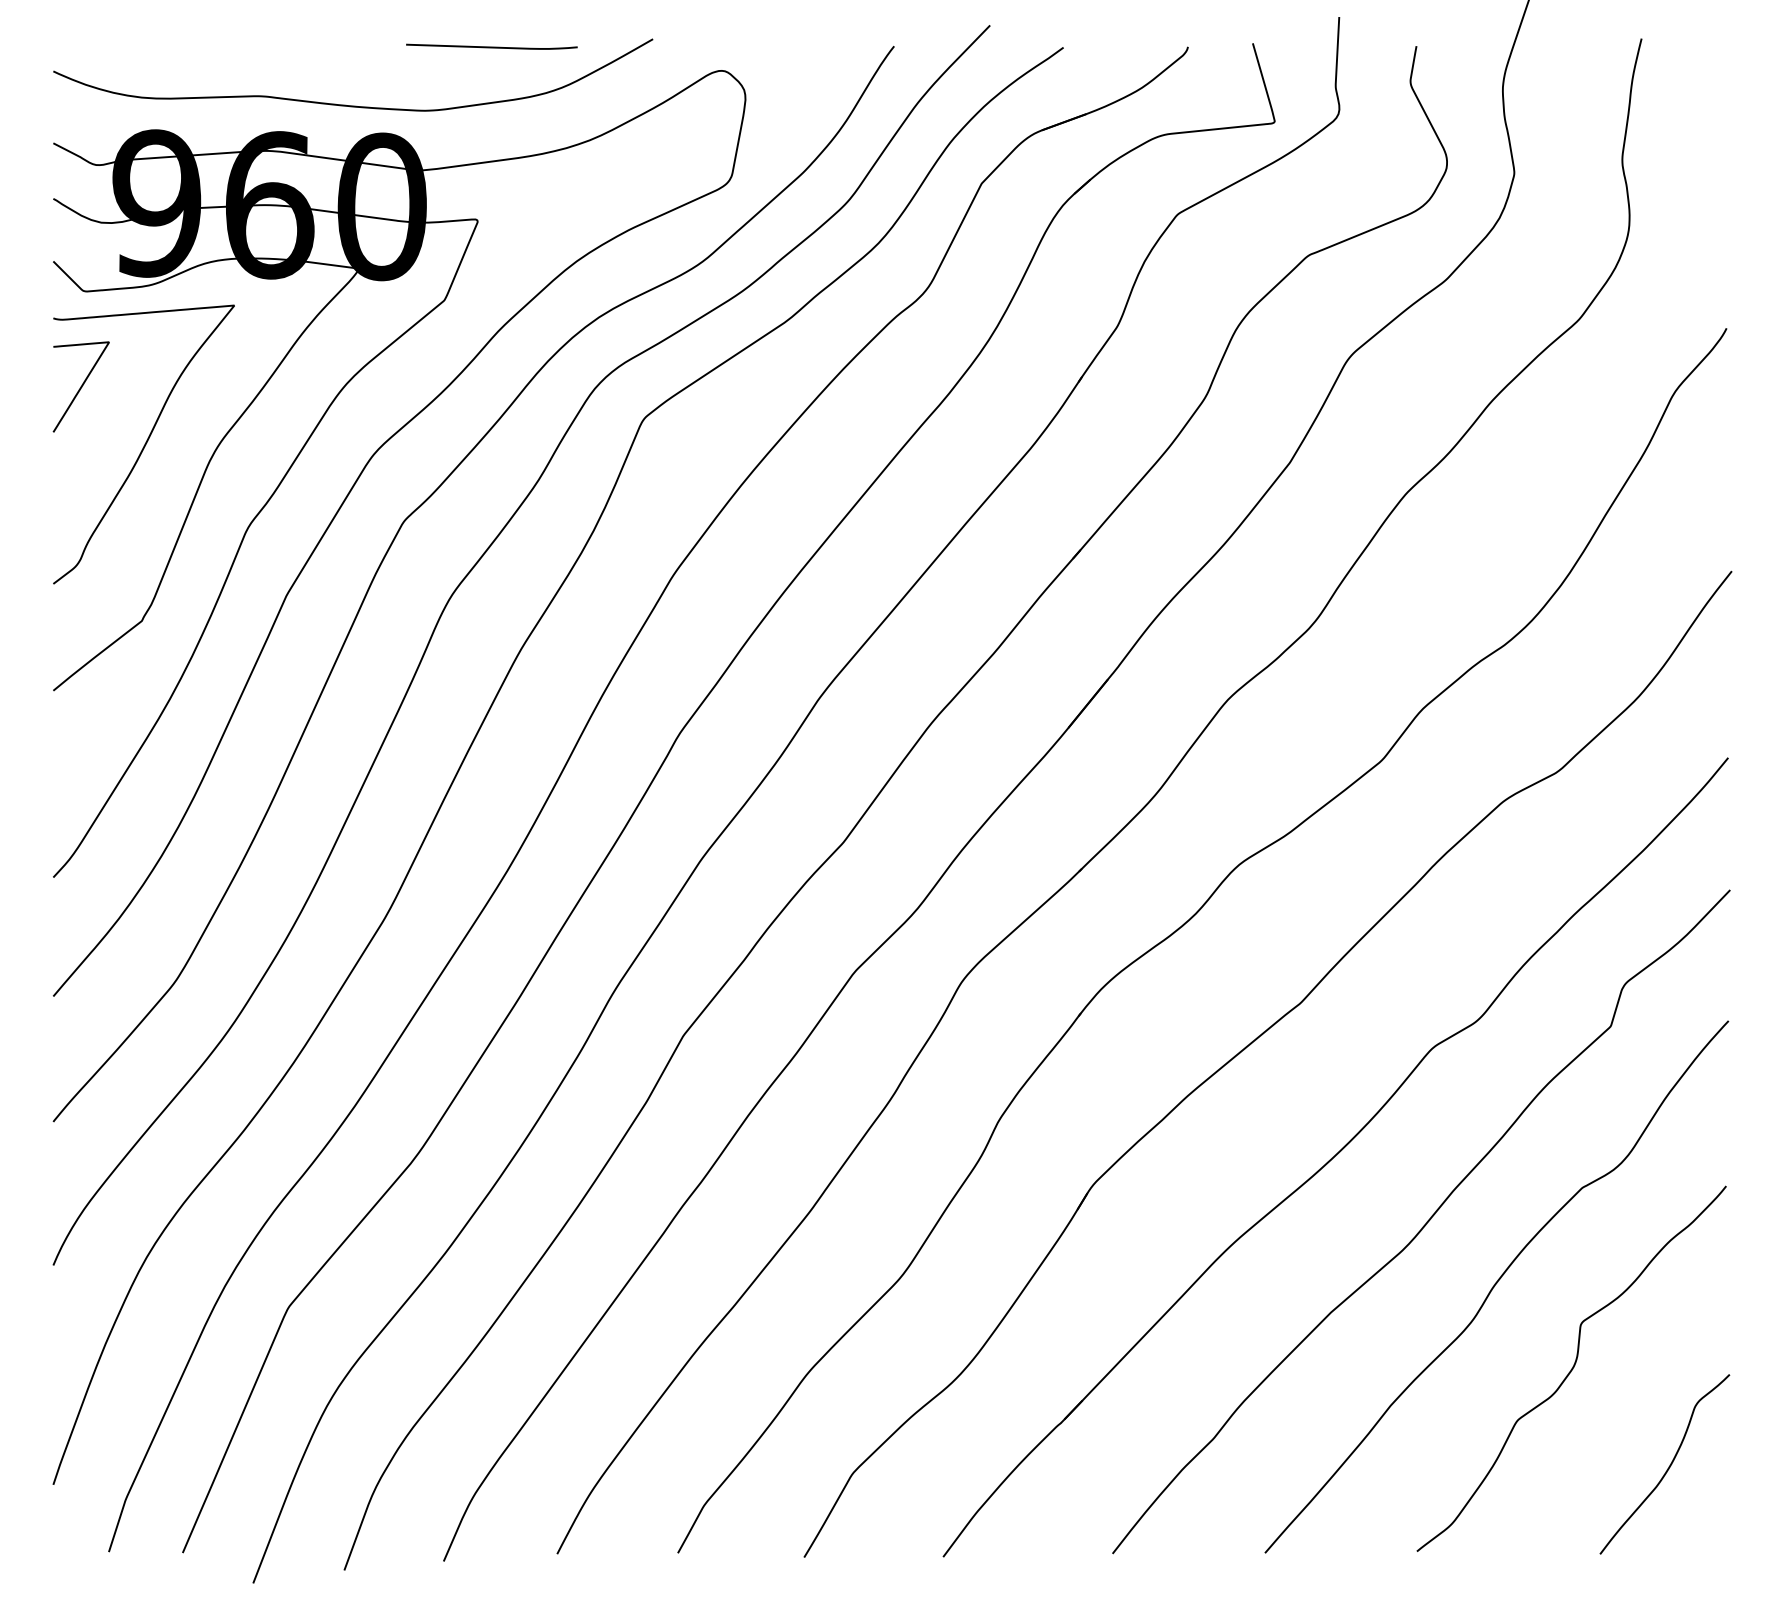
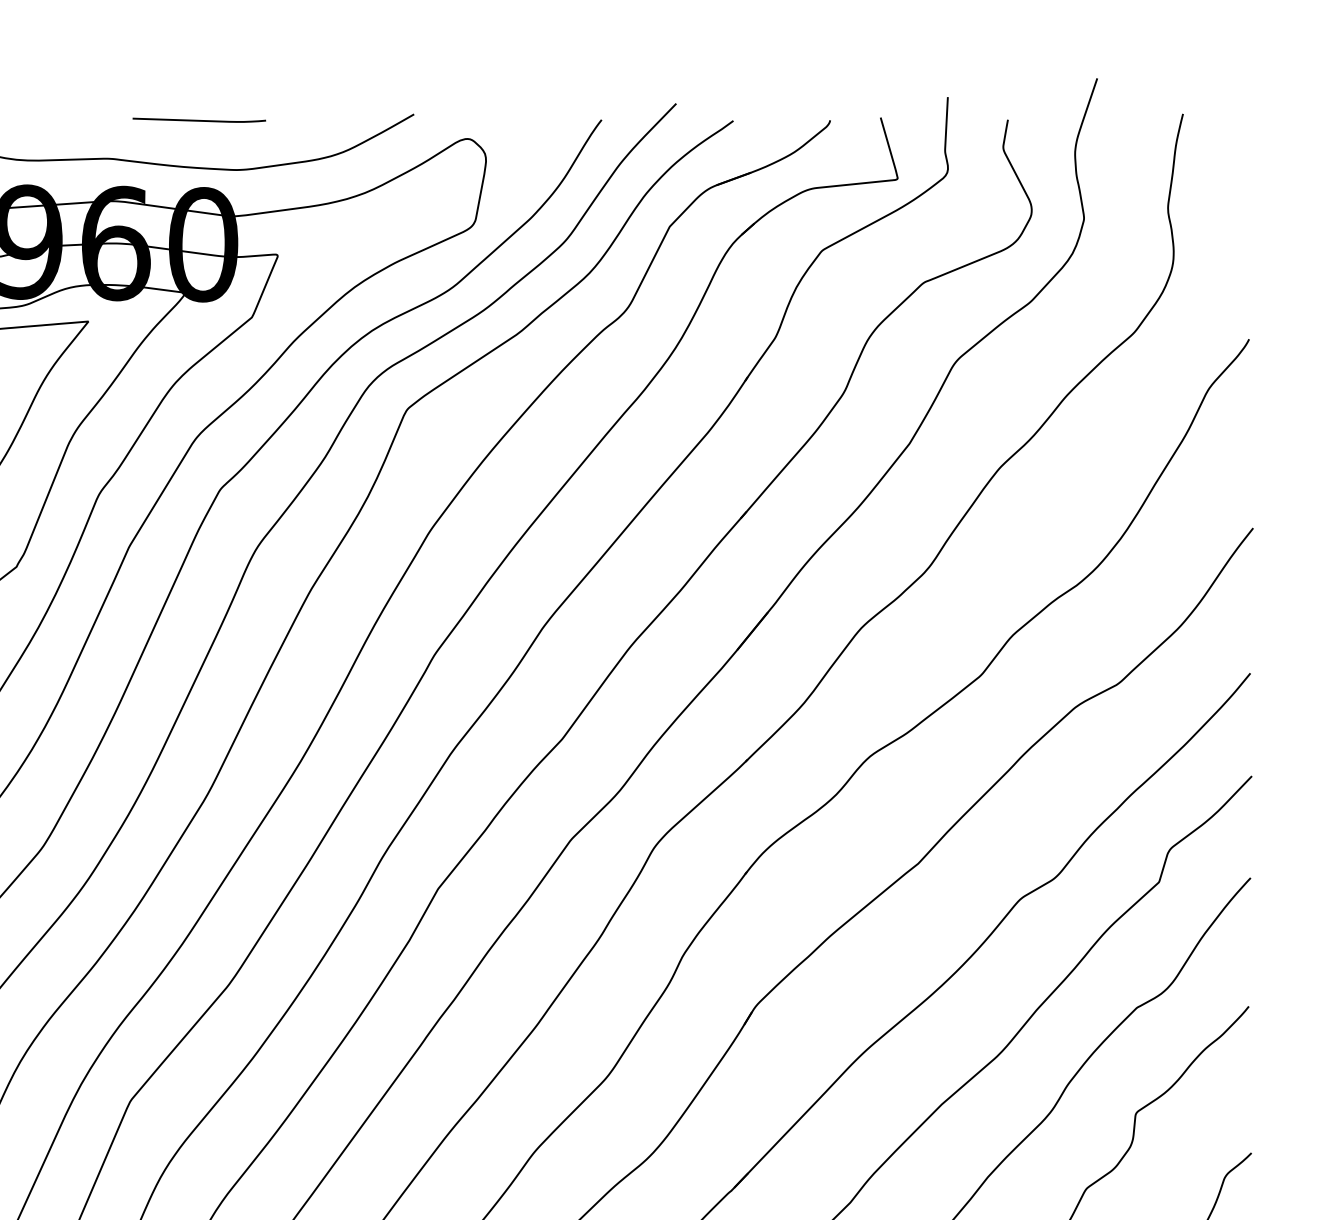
curve: (491, 46) -> (199, 120), moved

